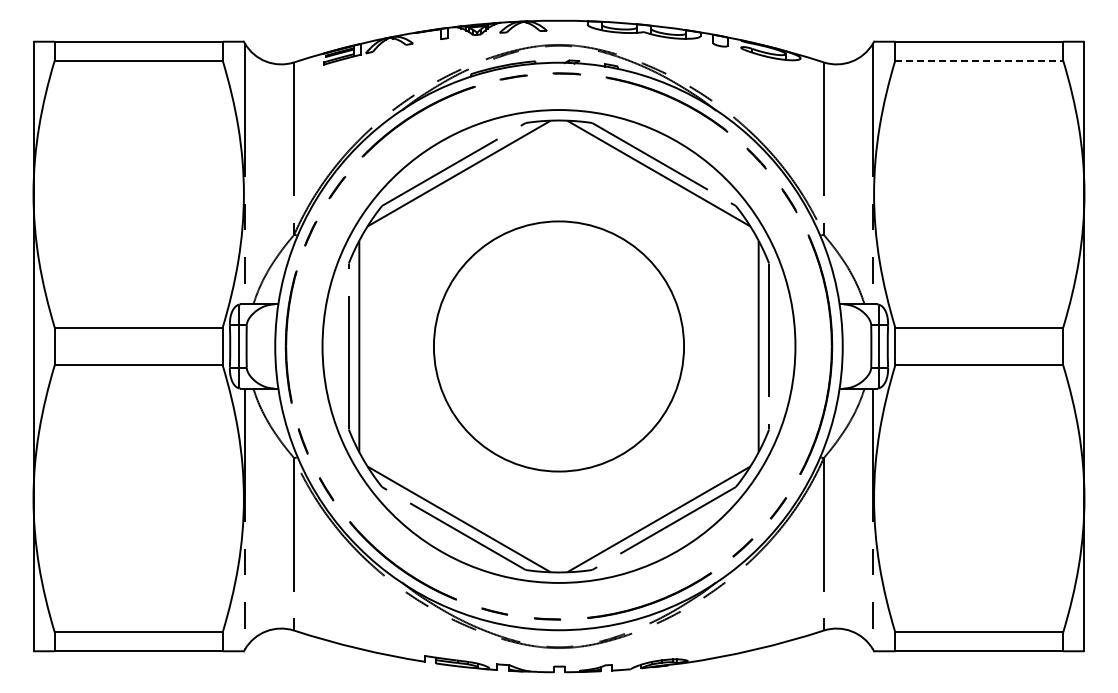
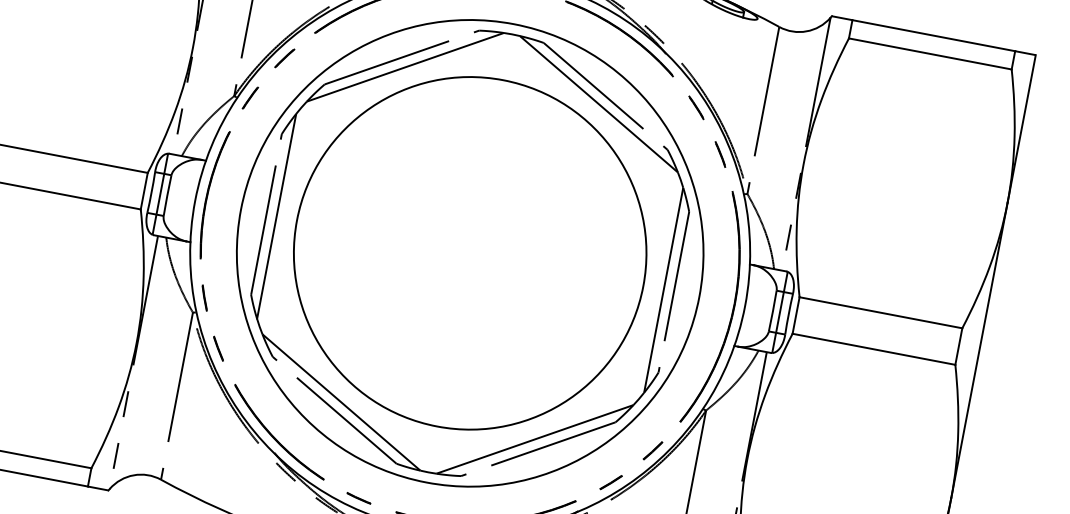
line: (979, 60) -> (930, 53), dashed -> solid
circle: (558, 346) -> (469, 253), size x1.43

